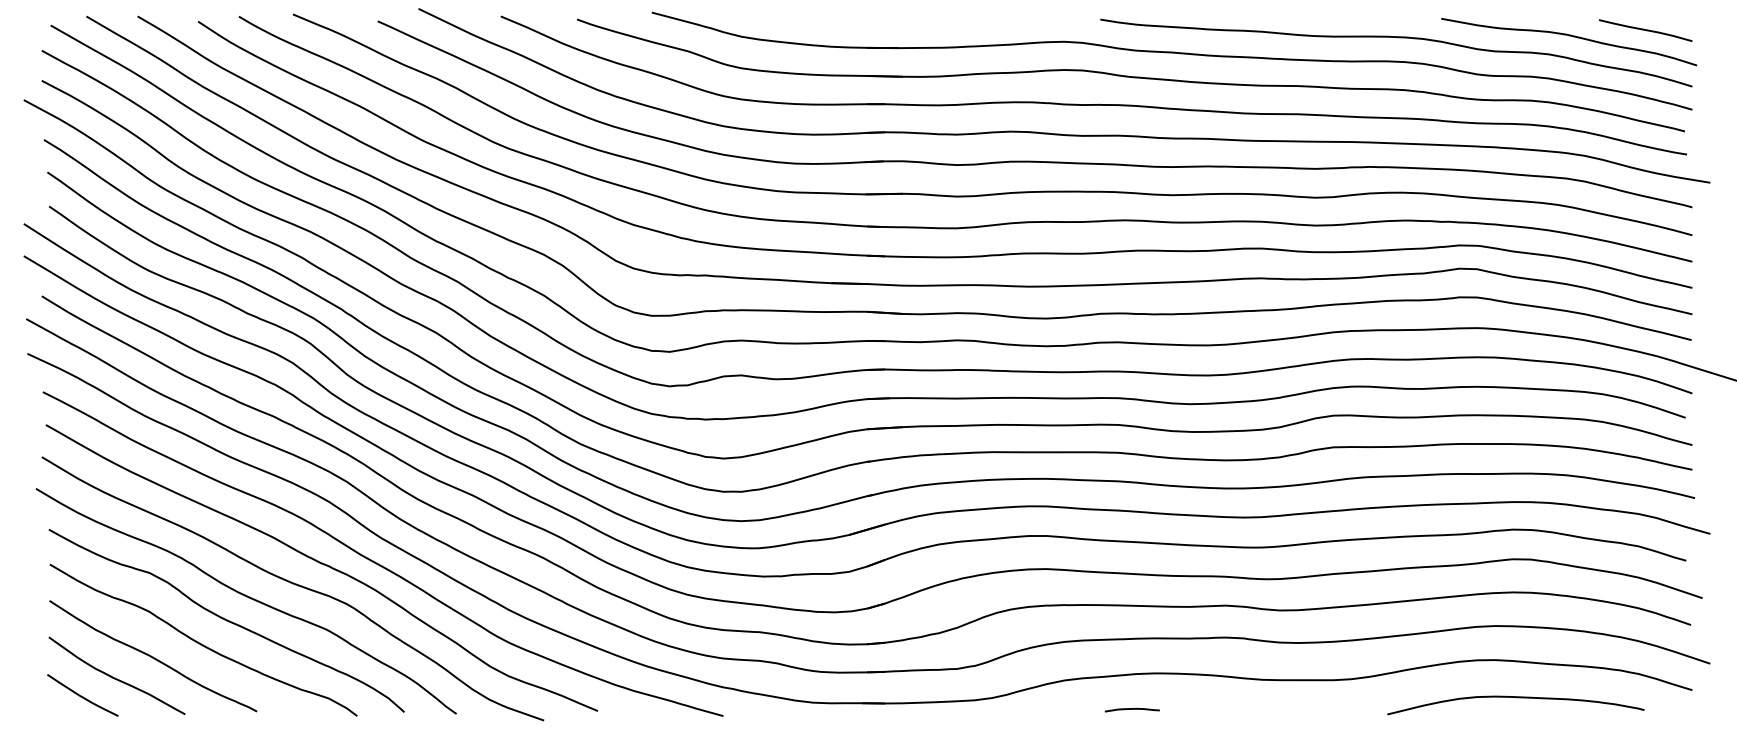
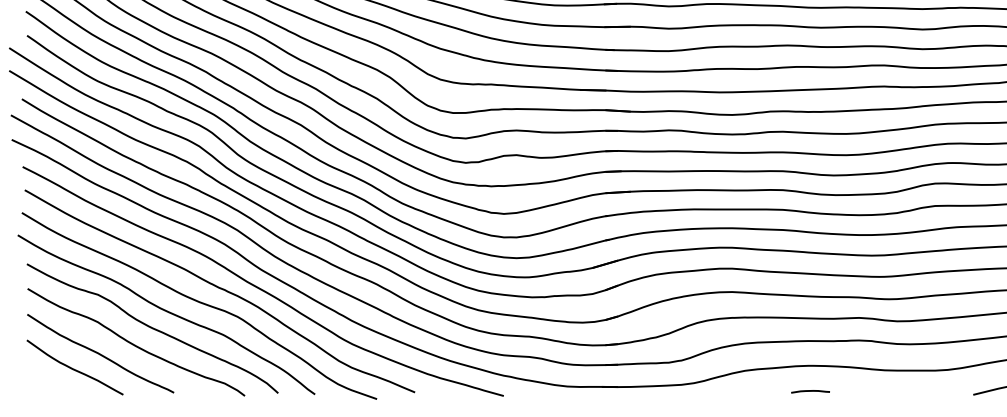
curve: (81, 695) -> (49, 381), removed
curve: (1131, 709) -> (809, 391), moved

